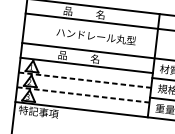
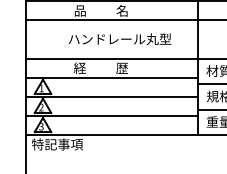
text: (78, 57) -> (100, 68), 品          名 -> 経          歴
line: (85, 79) -> (112, 96), dashed -> solid
line: (83, 94) -> (112, 115), dashed -> solid

